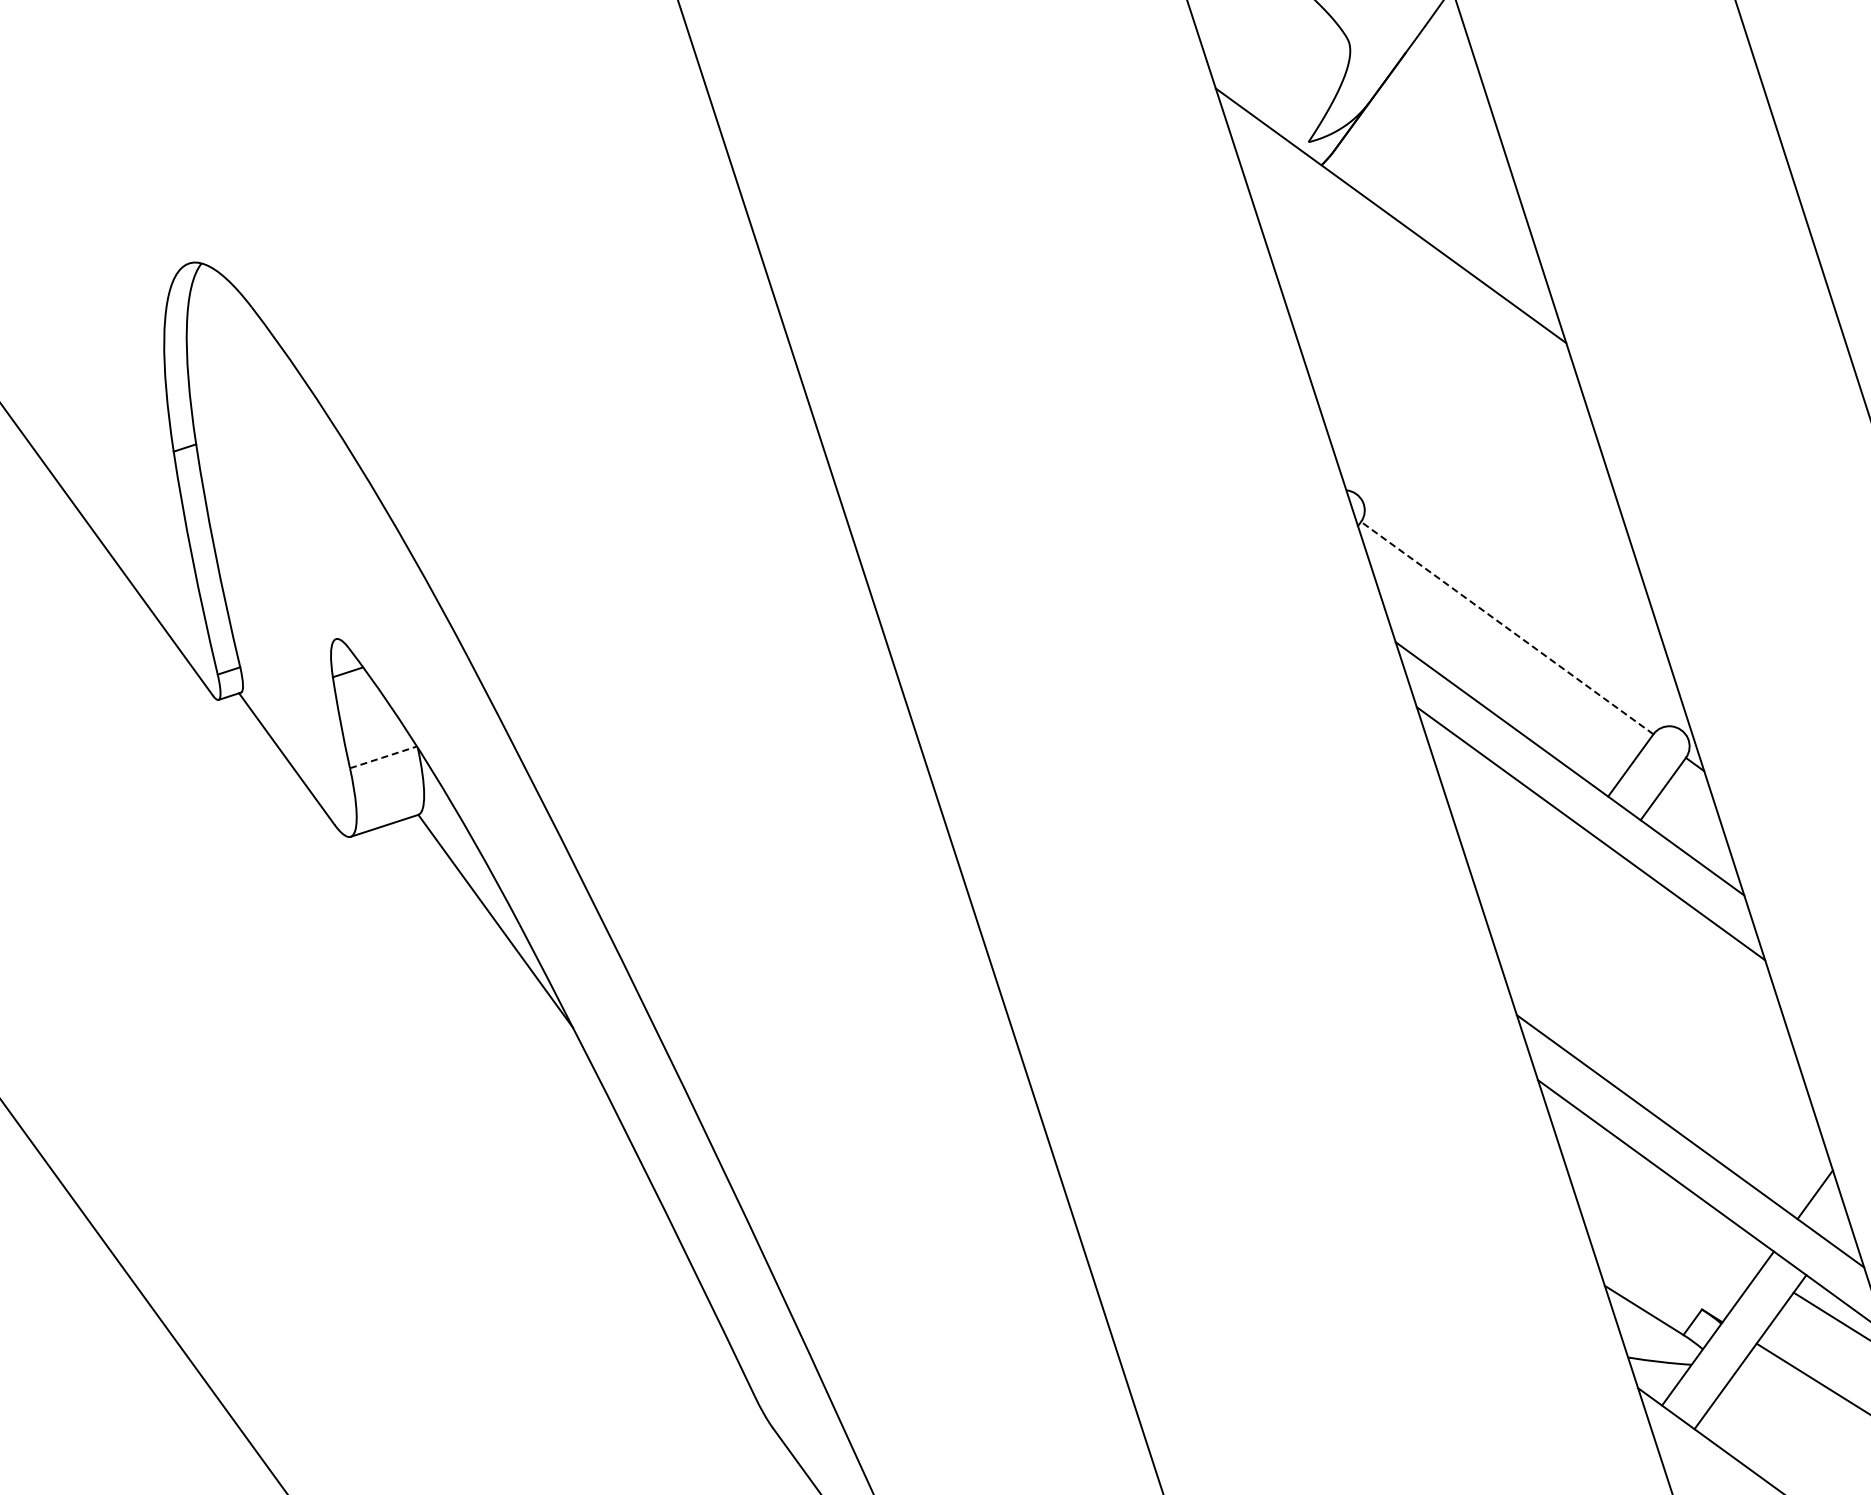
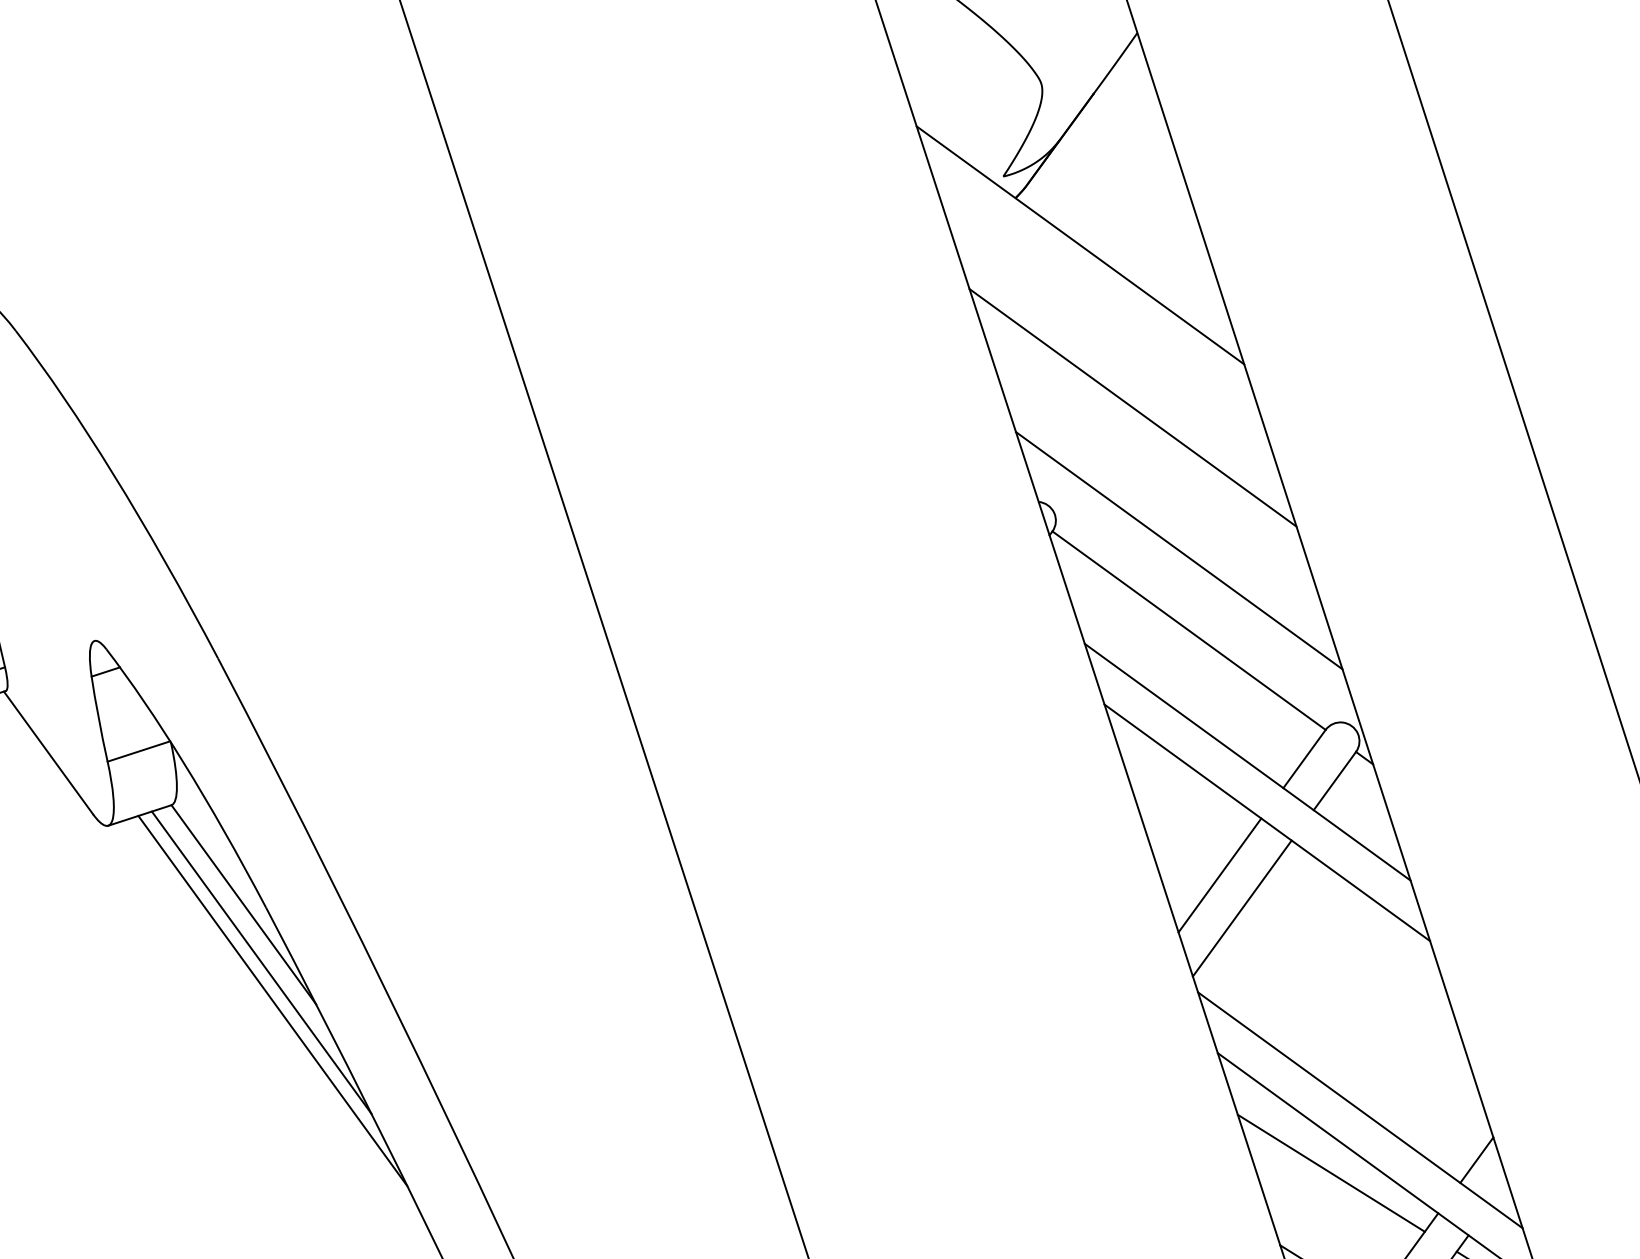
line: (1447, 389) -> (1133, 407), added
line: (1496, 542) -> (1179, 550), added
line: (1507, 628) -> (1189, 631), dashed -> solid
line: (384, 757) -> (139, 751), dashed -> solid
line: (1540, 889) -> (1220, 874), added
line: (1564, 925) -> (1242, 908), added
line: (514, 983) -> (261, 962), added
line: (526, 1024) -> (272, 1001), added
line: (1659, 1208) -> (1331, 1173), added

